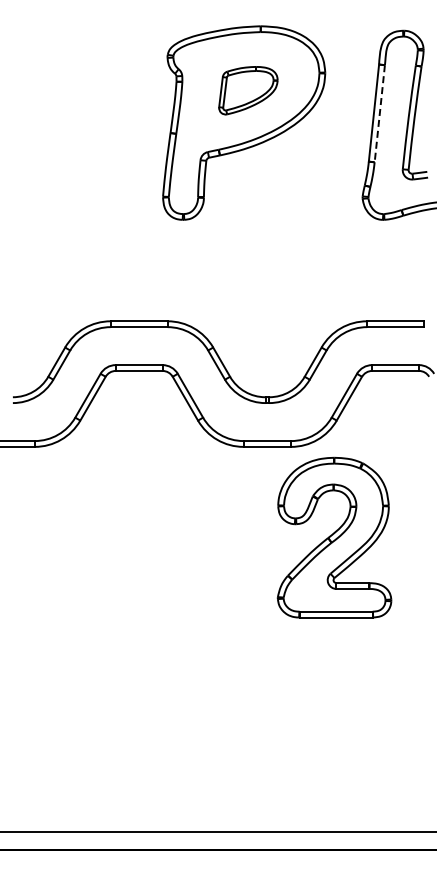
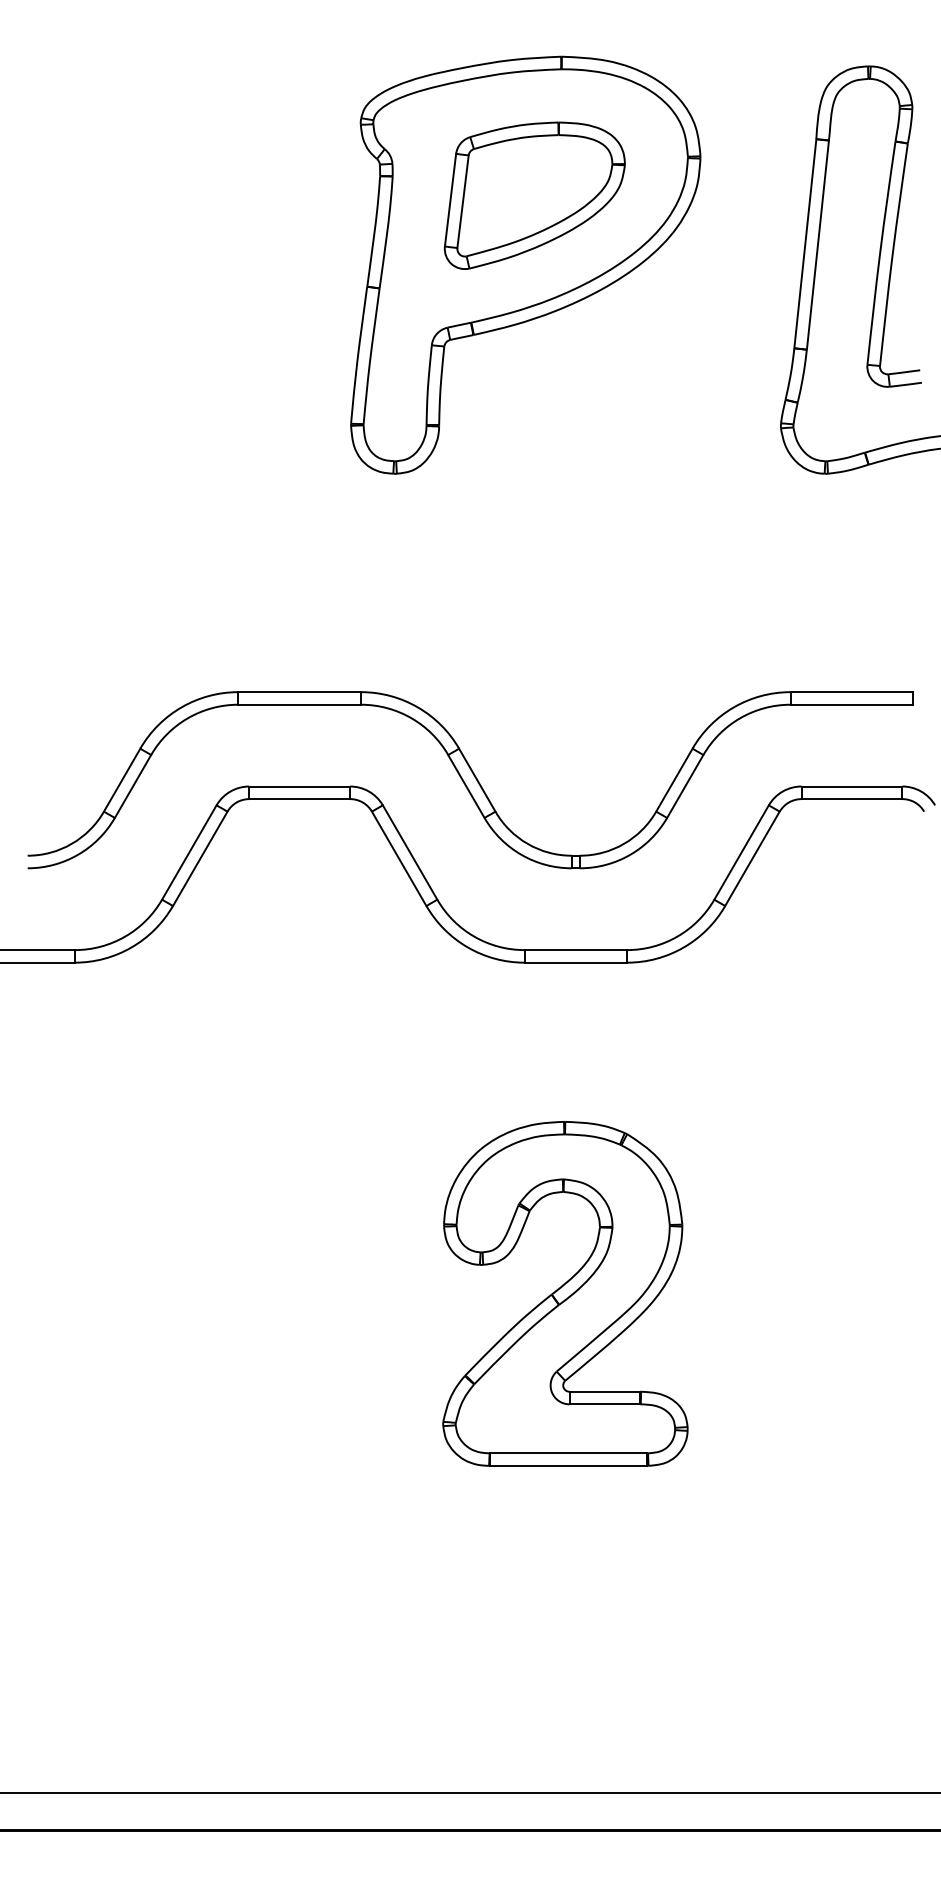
part: (248, 90) -> (535, 195), size x1.43
line: (379, 113) -> (817, 244), dashed -> solid
part: (334, 537) -> (565, 1293), moved

